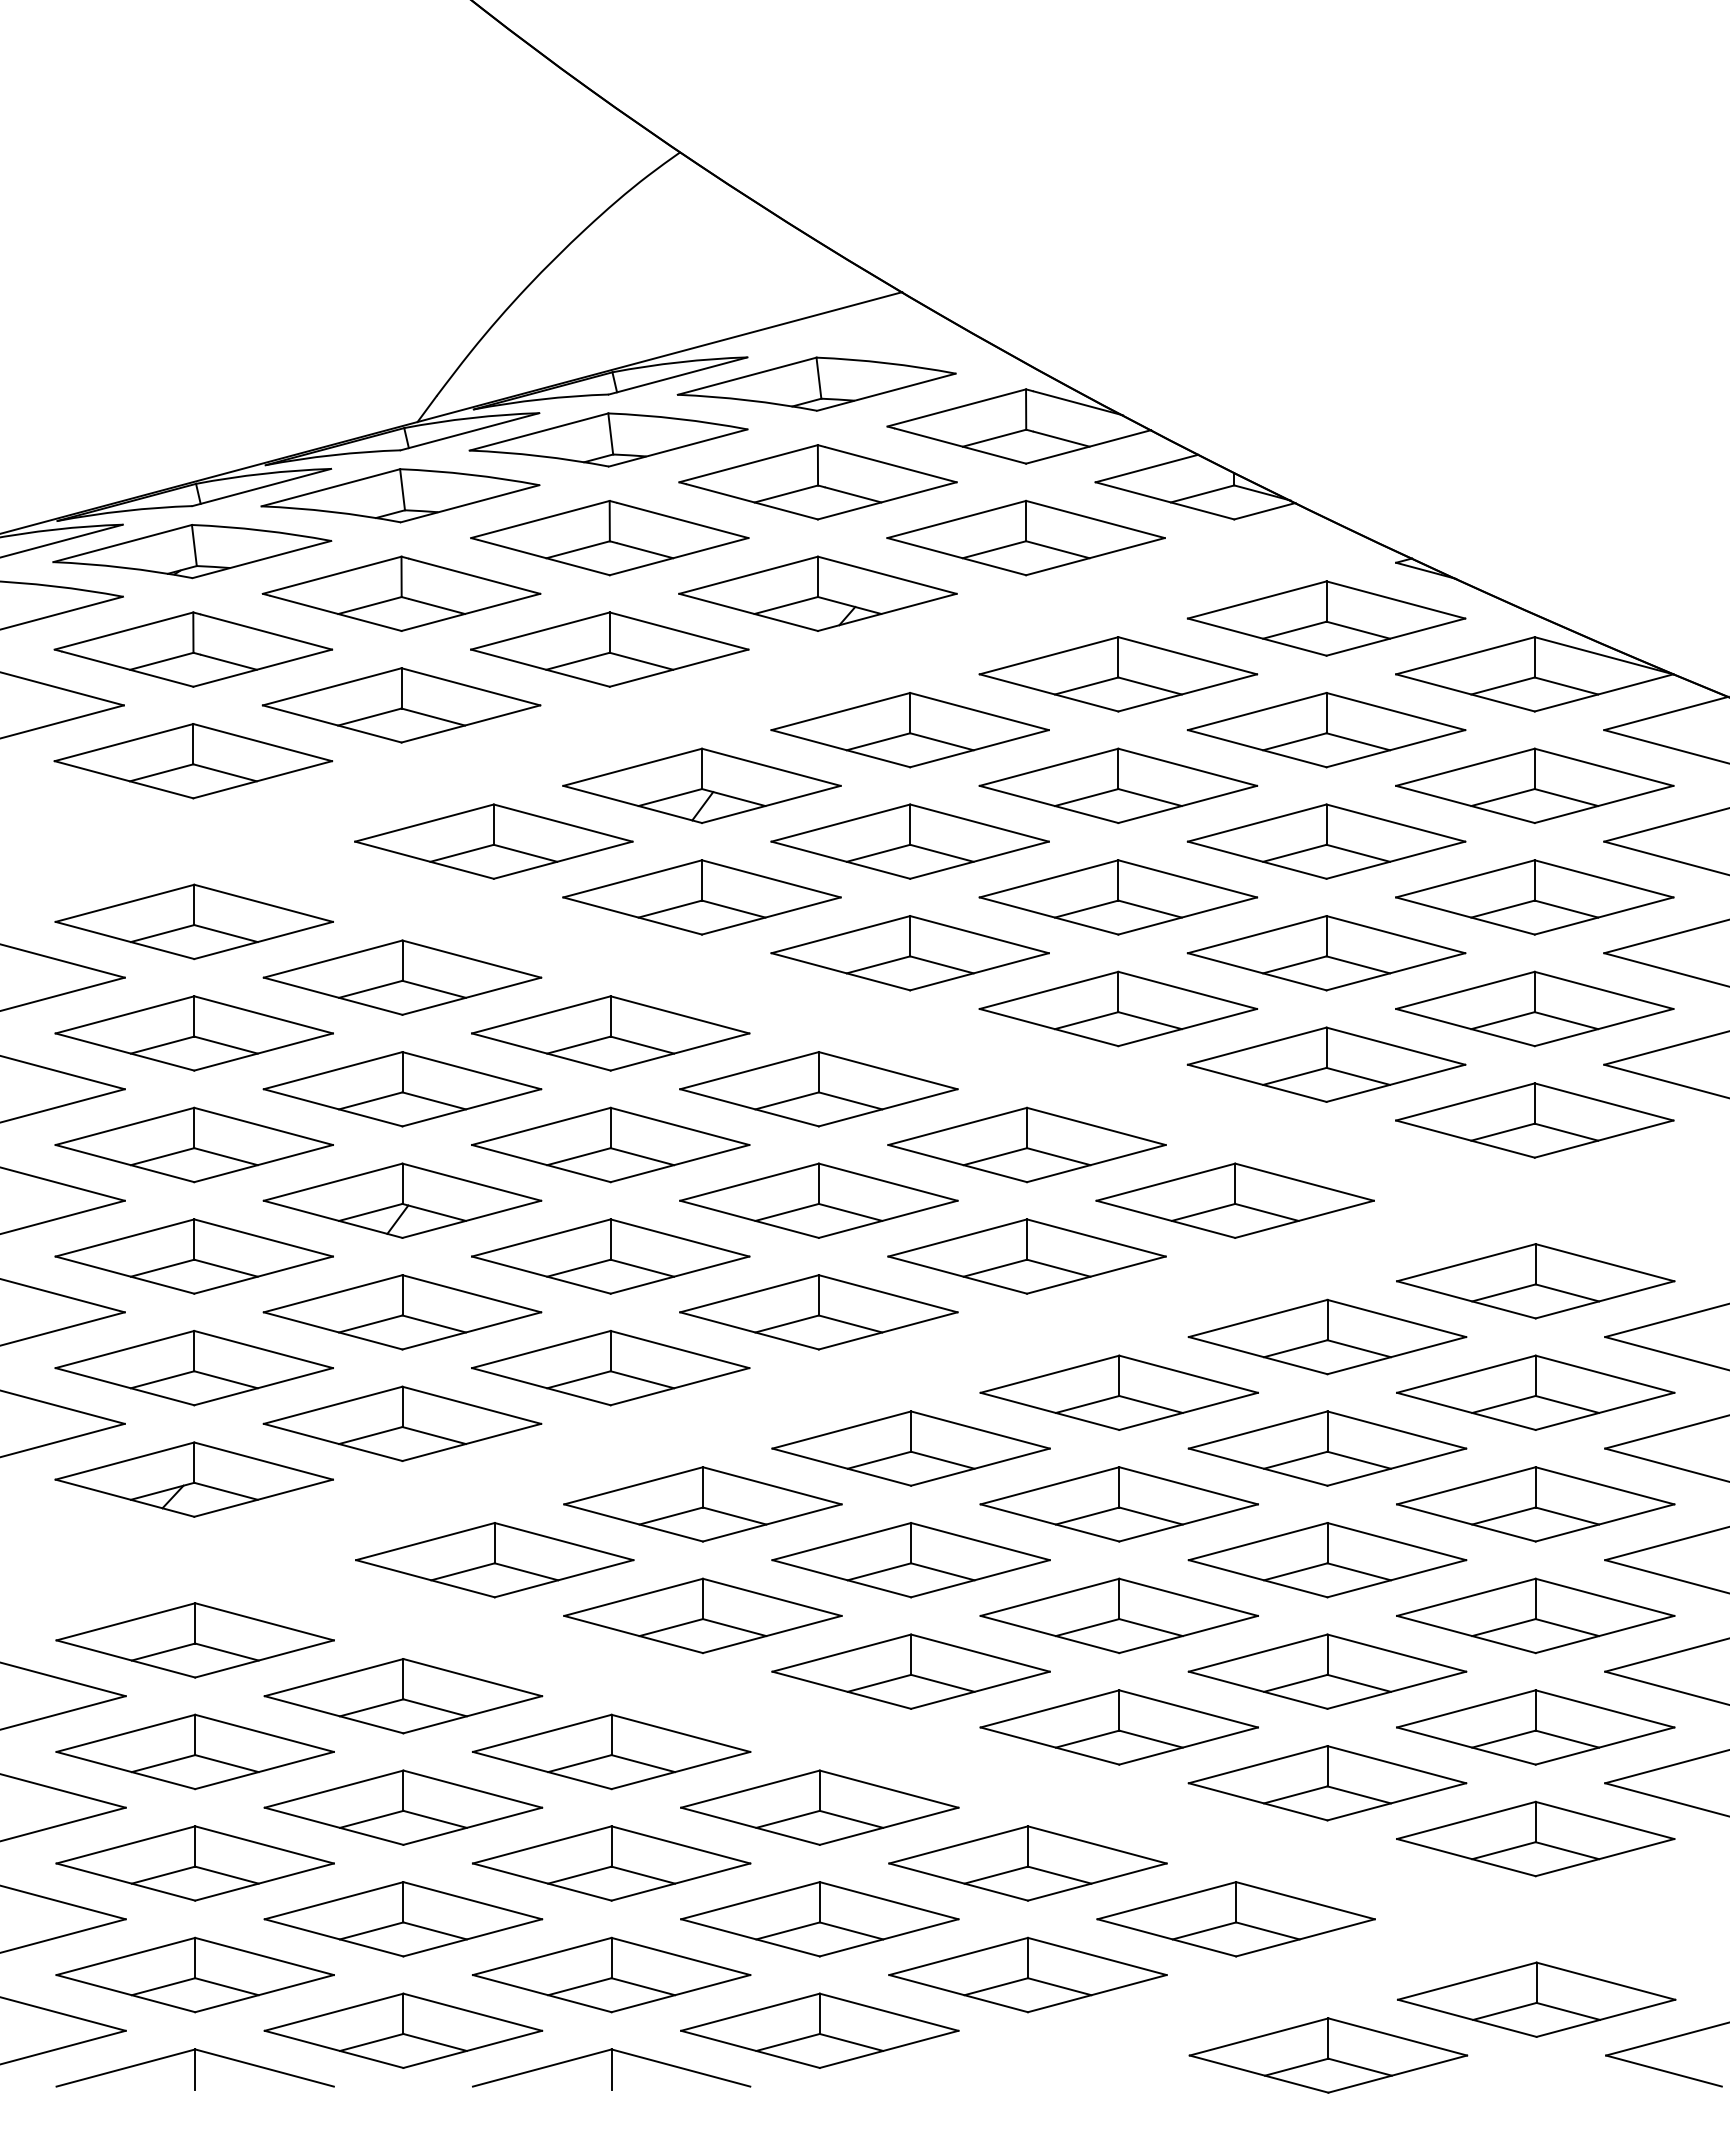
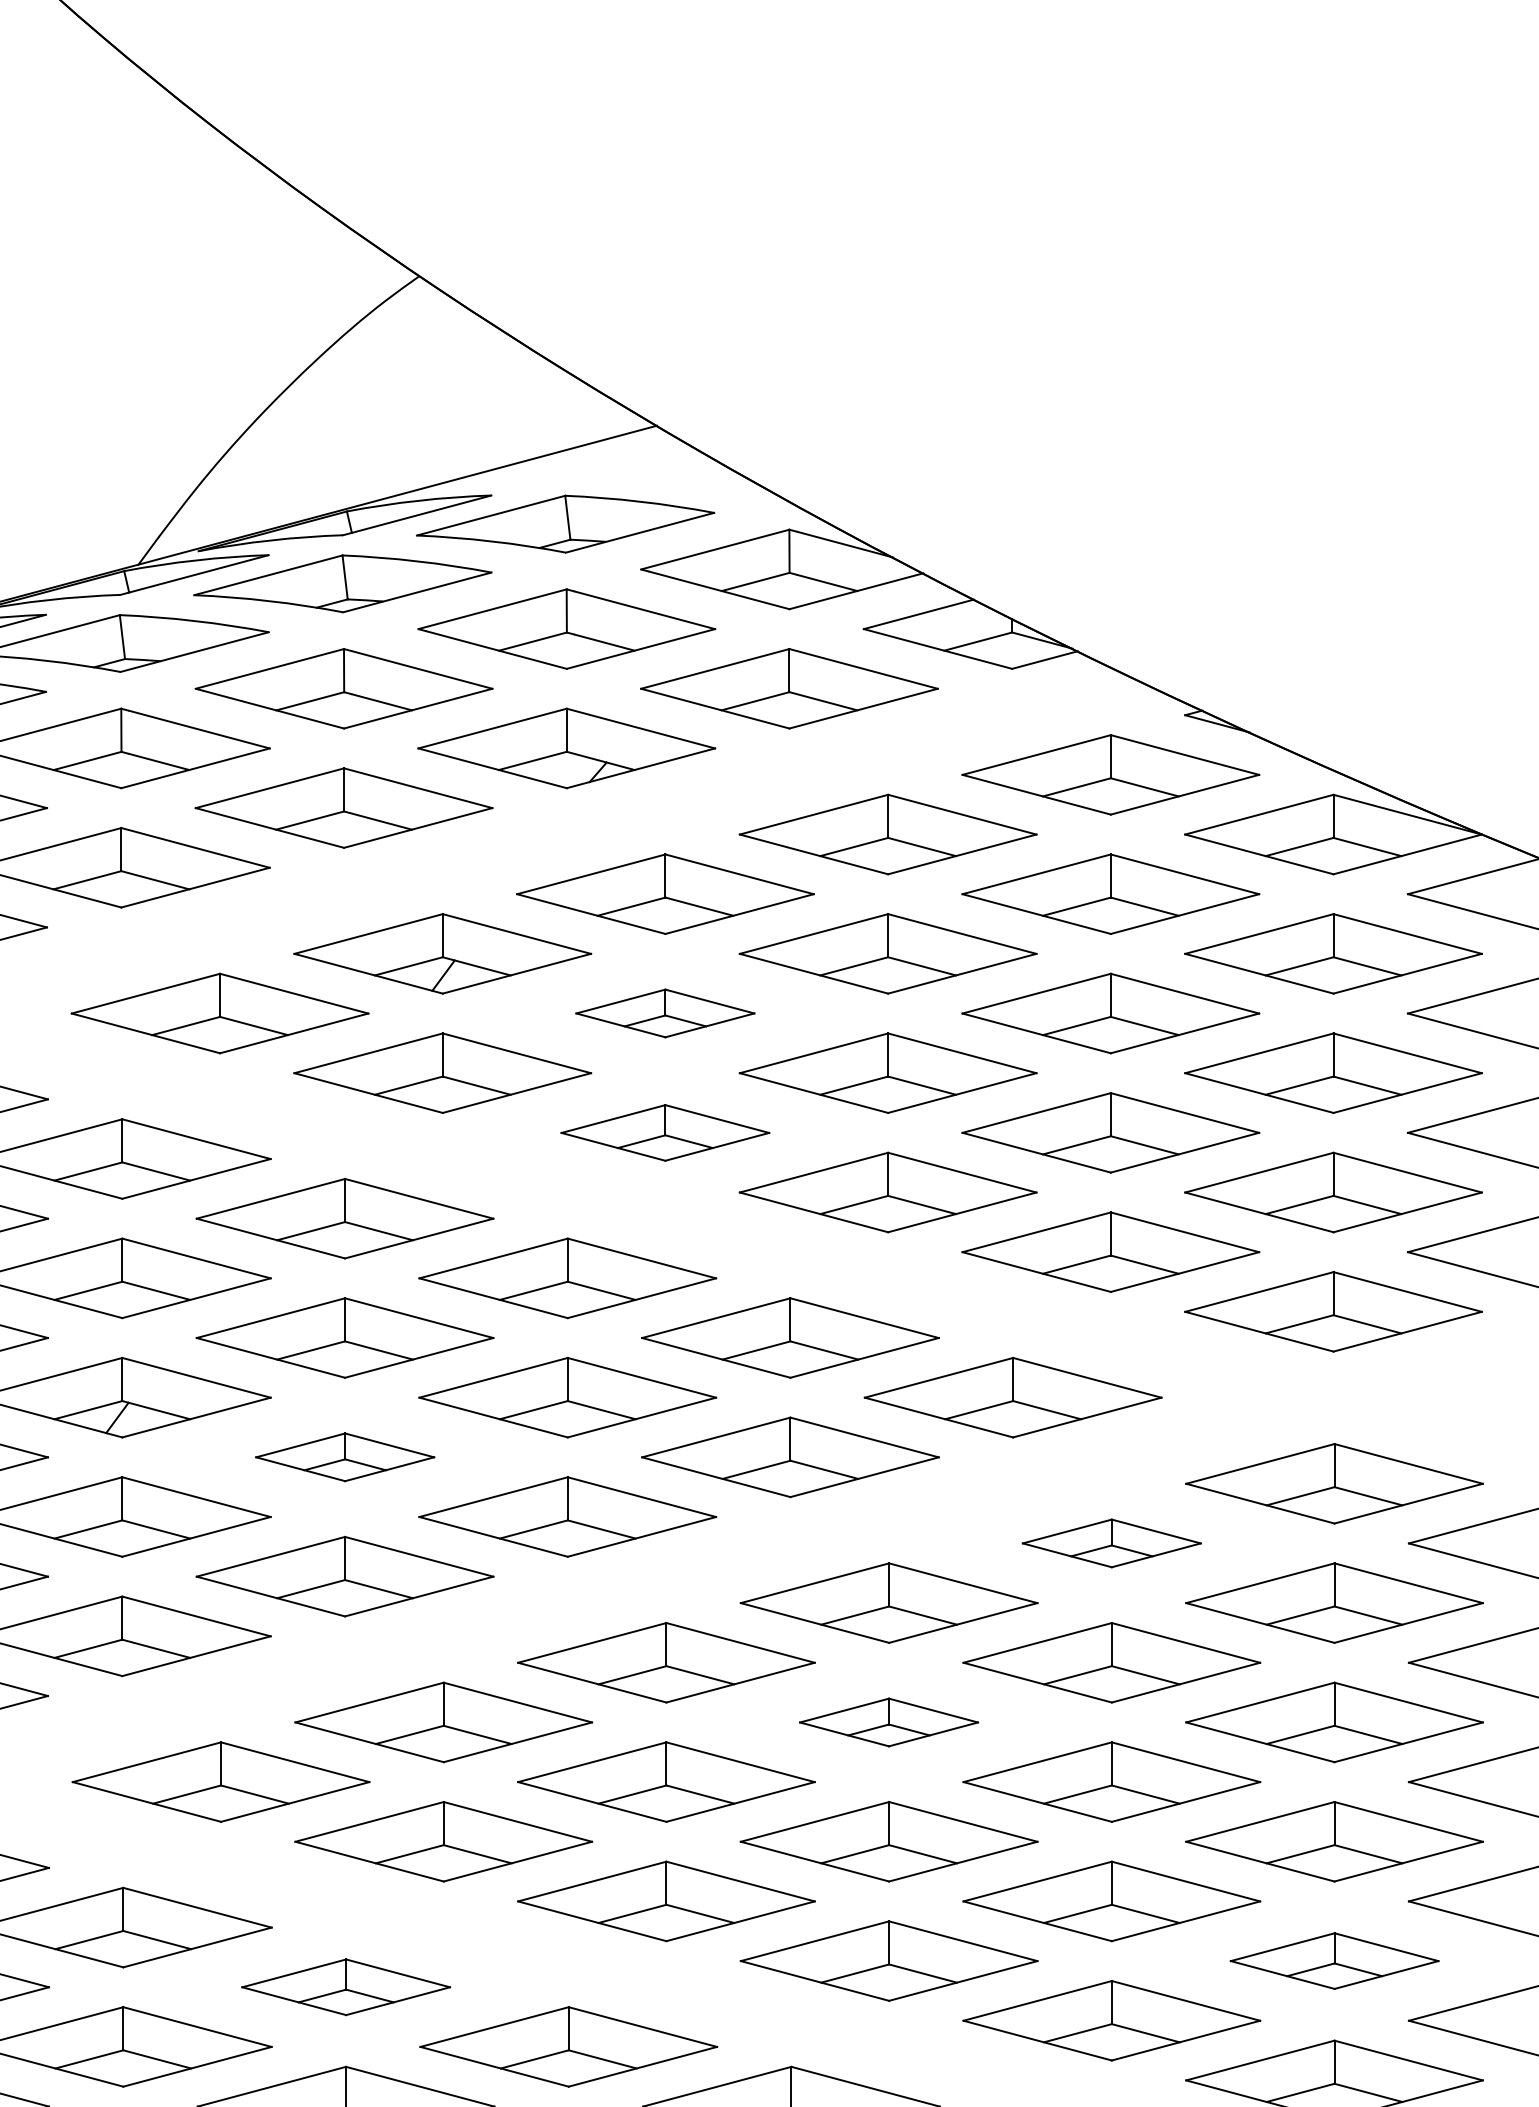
part: (909, 841) -> (664, 1013), size x0.6
part: (909, 953) -> (664, 1133), size x0.7
part: (610, 1256) -> (344, 1457), size x0.6
part: (1327, 1336) -> (1111, 1542), size x0.6
part: (1118, 1504) -> (888, 1722), size x0.6
part: (1535, 1727) -> (1334, 1961), size x0.7
part: (611, 1751) -> (345, 1986), size x0.7

